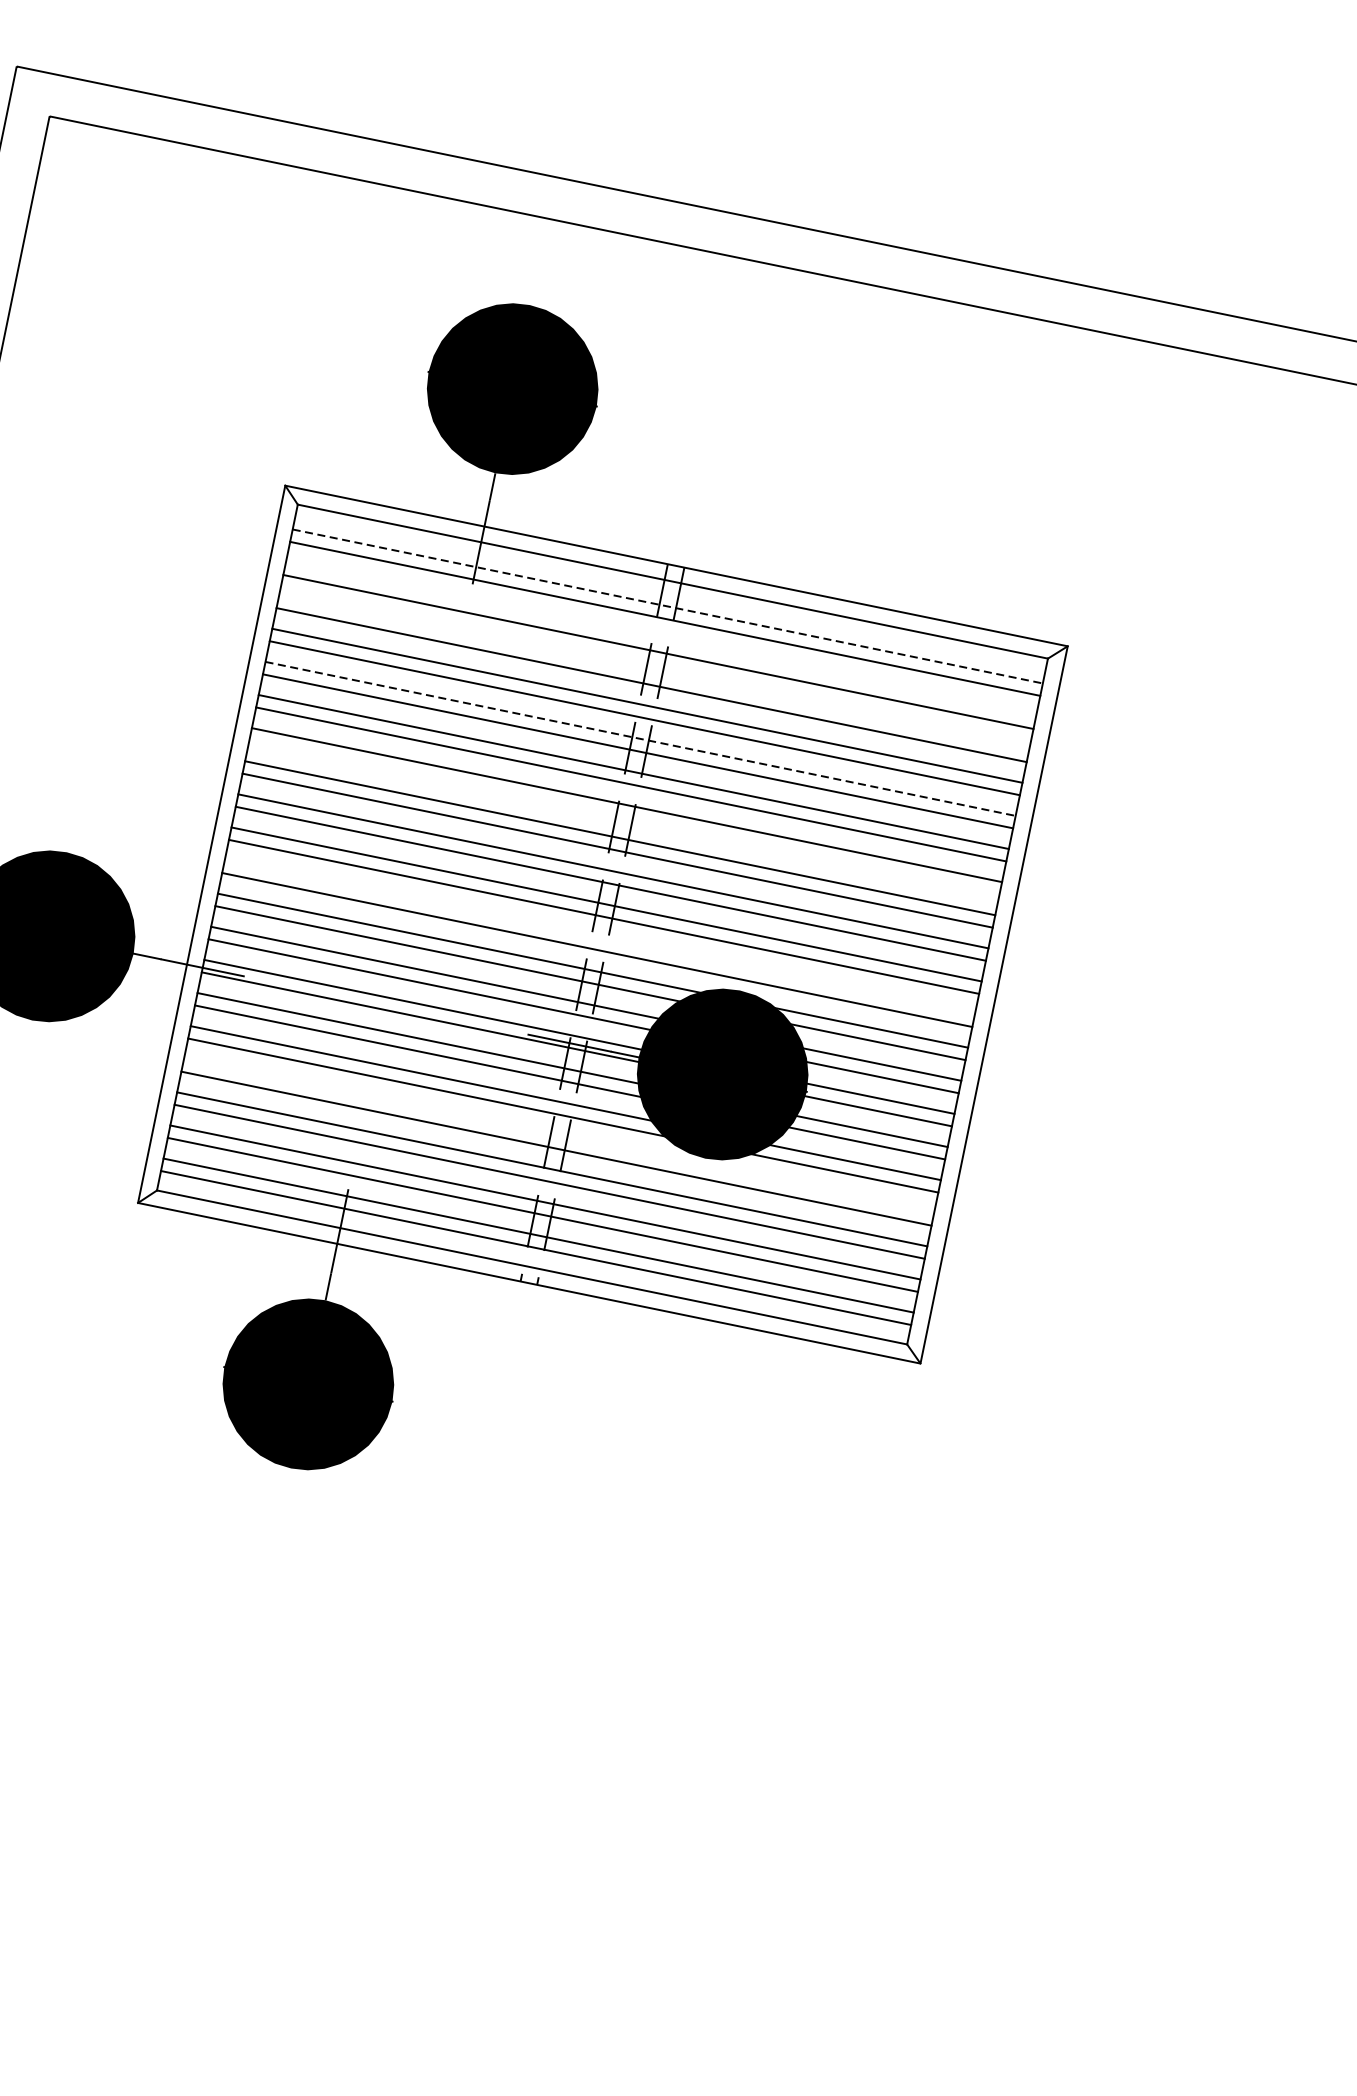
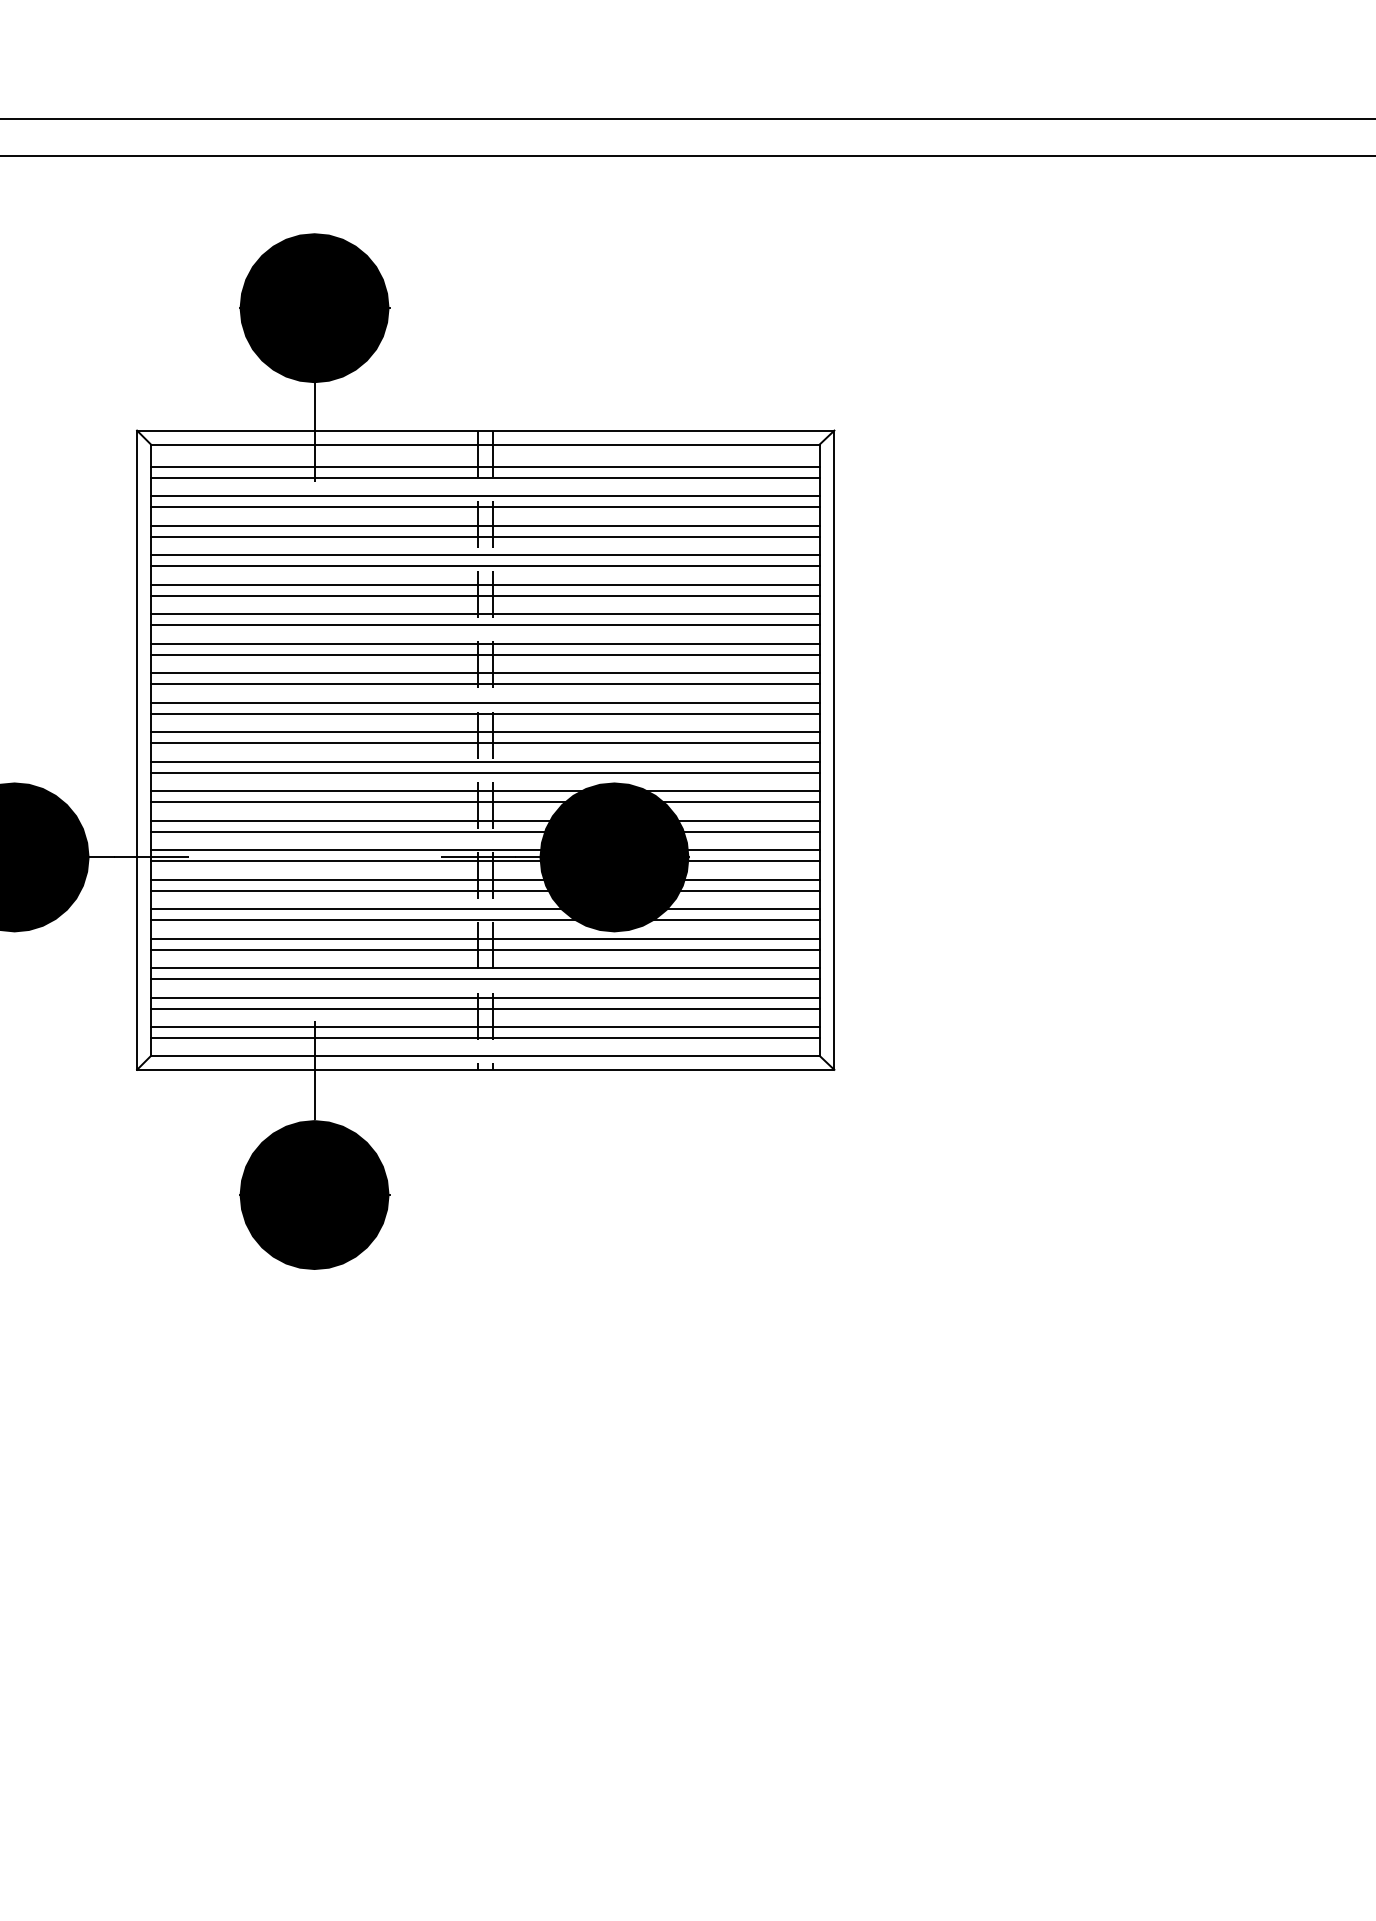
line: (668, 606) -> (485, 466), dashed -> solid
line: (661, 639) -> (485, 496), added
line: (654, 672) -> (485, 525), added
line: (640, 738) -> (485, 584), dashed -> solid
line: (624, 817) -> (485, 654), added
line: (600, 937) -> (485, 761), added
line: (559, 1135) -> (485, 938), added

